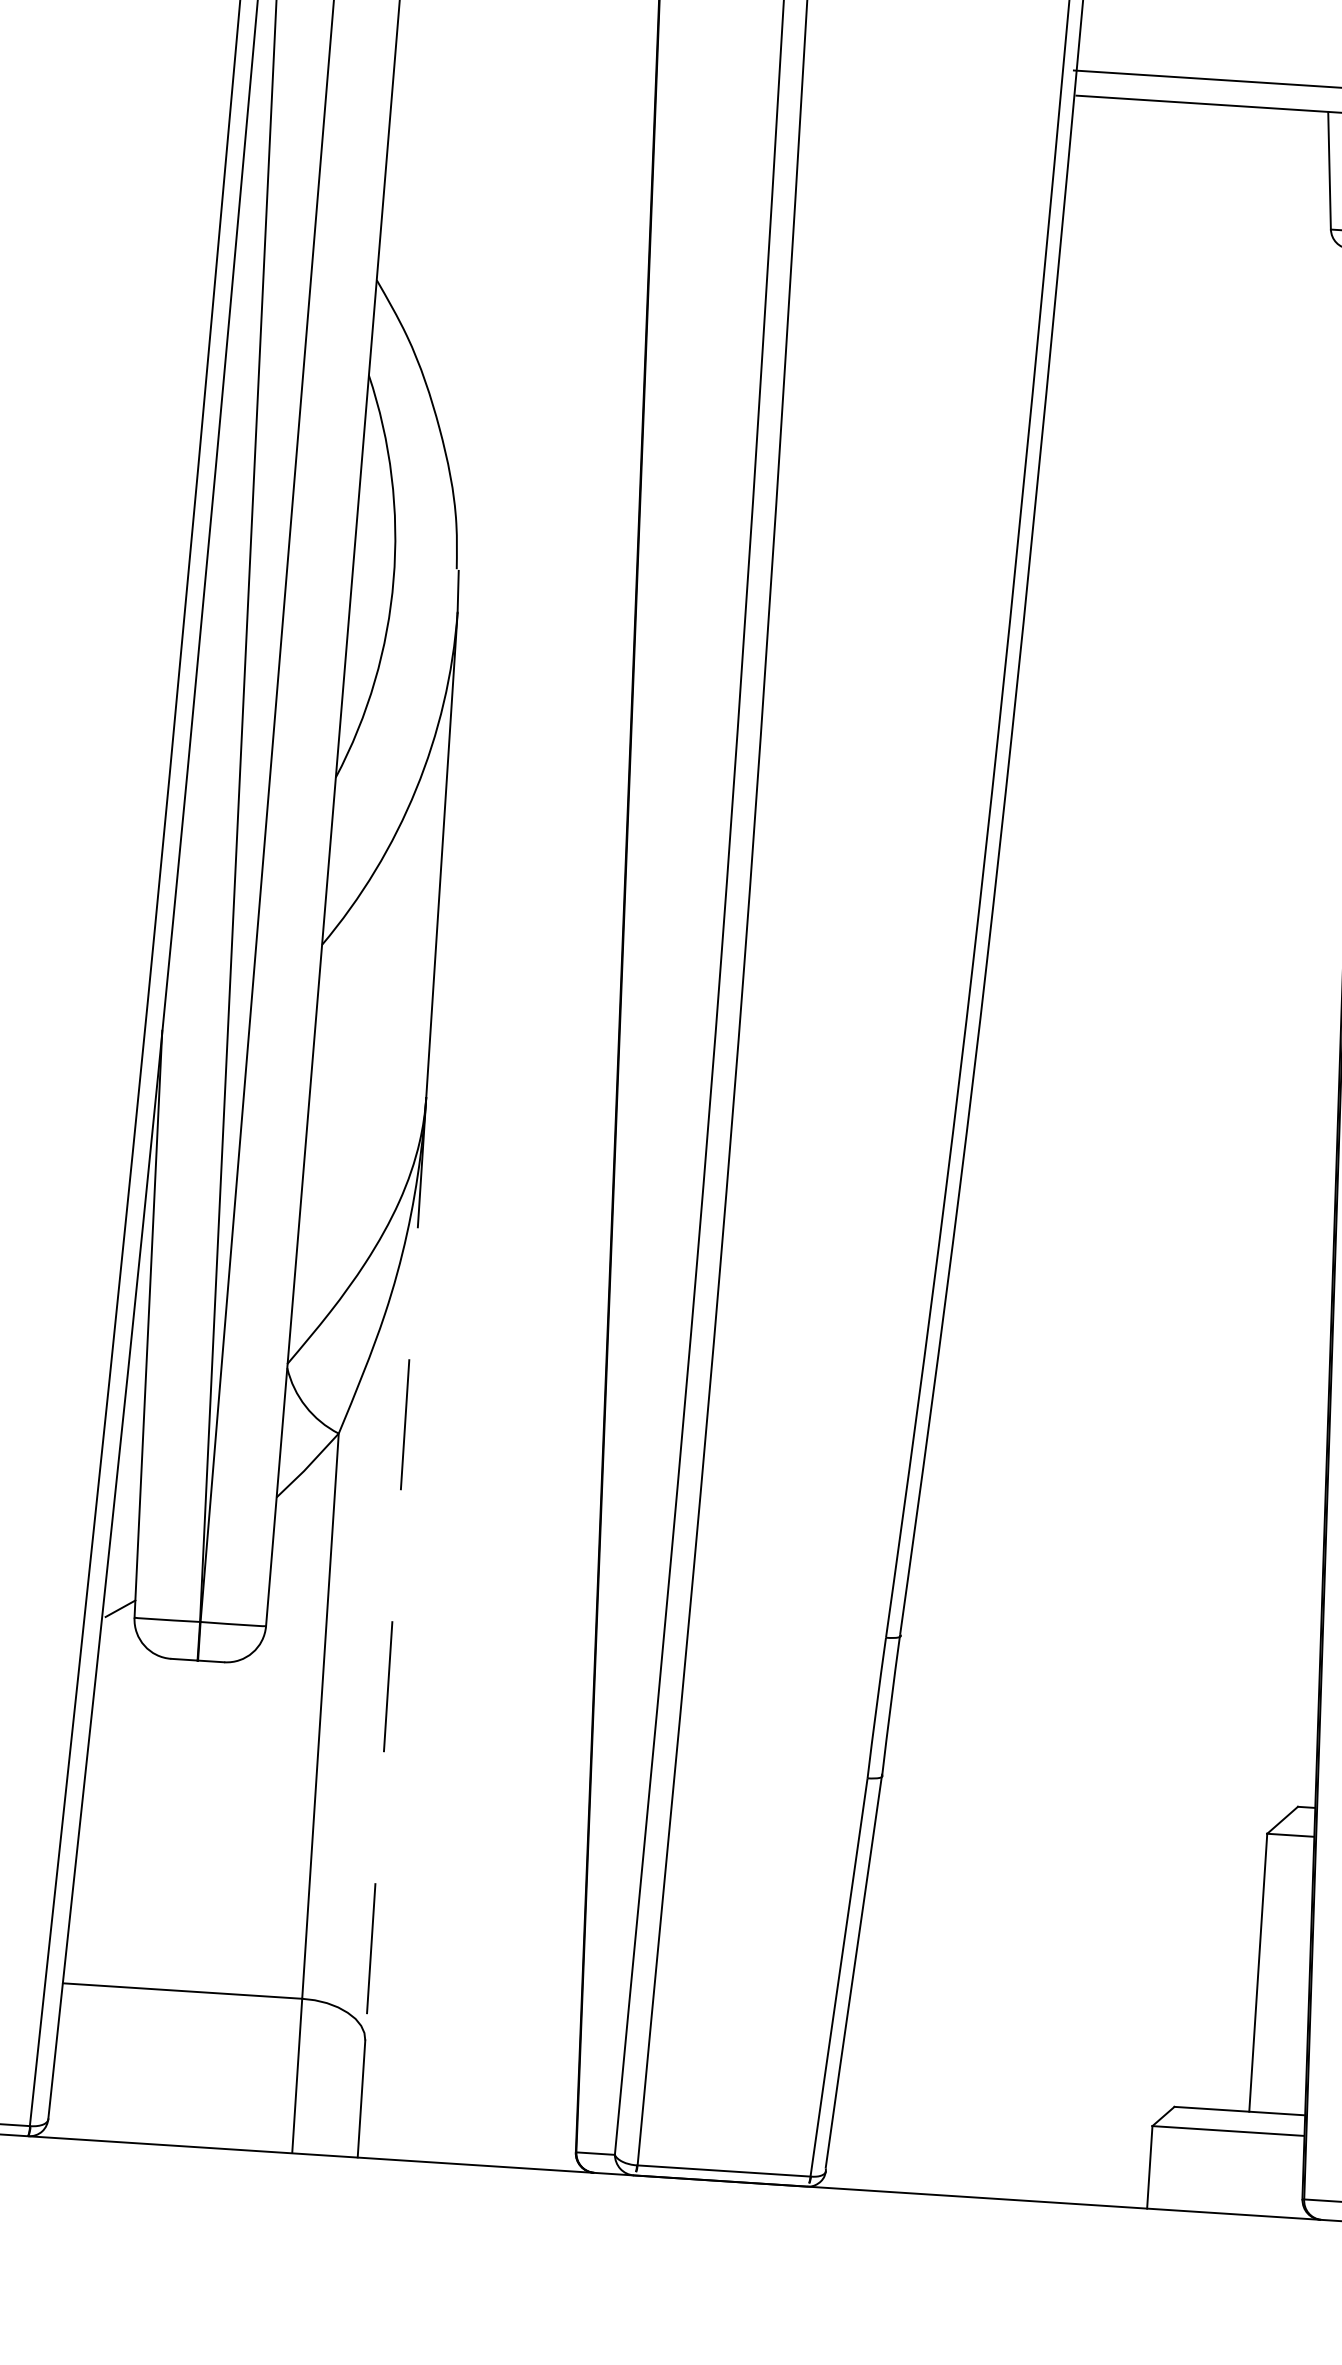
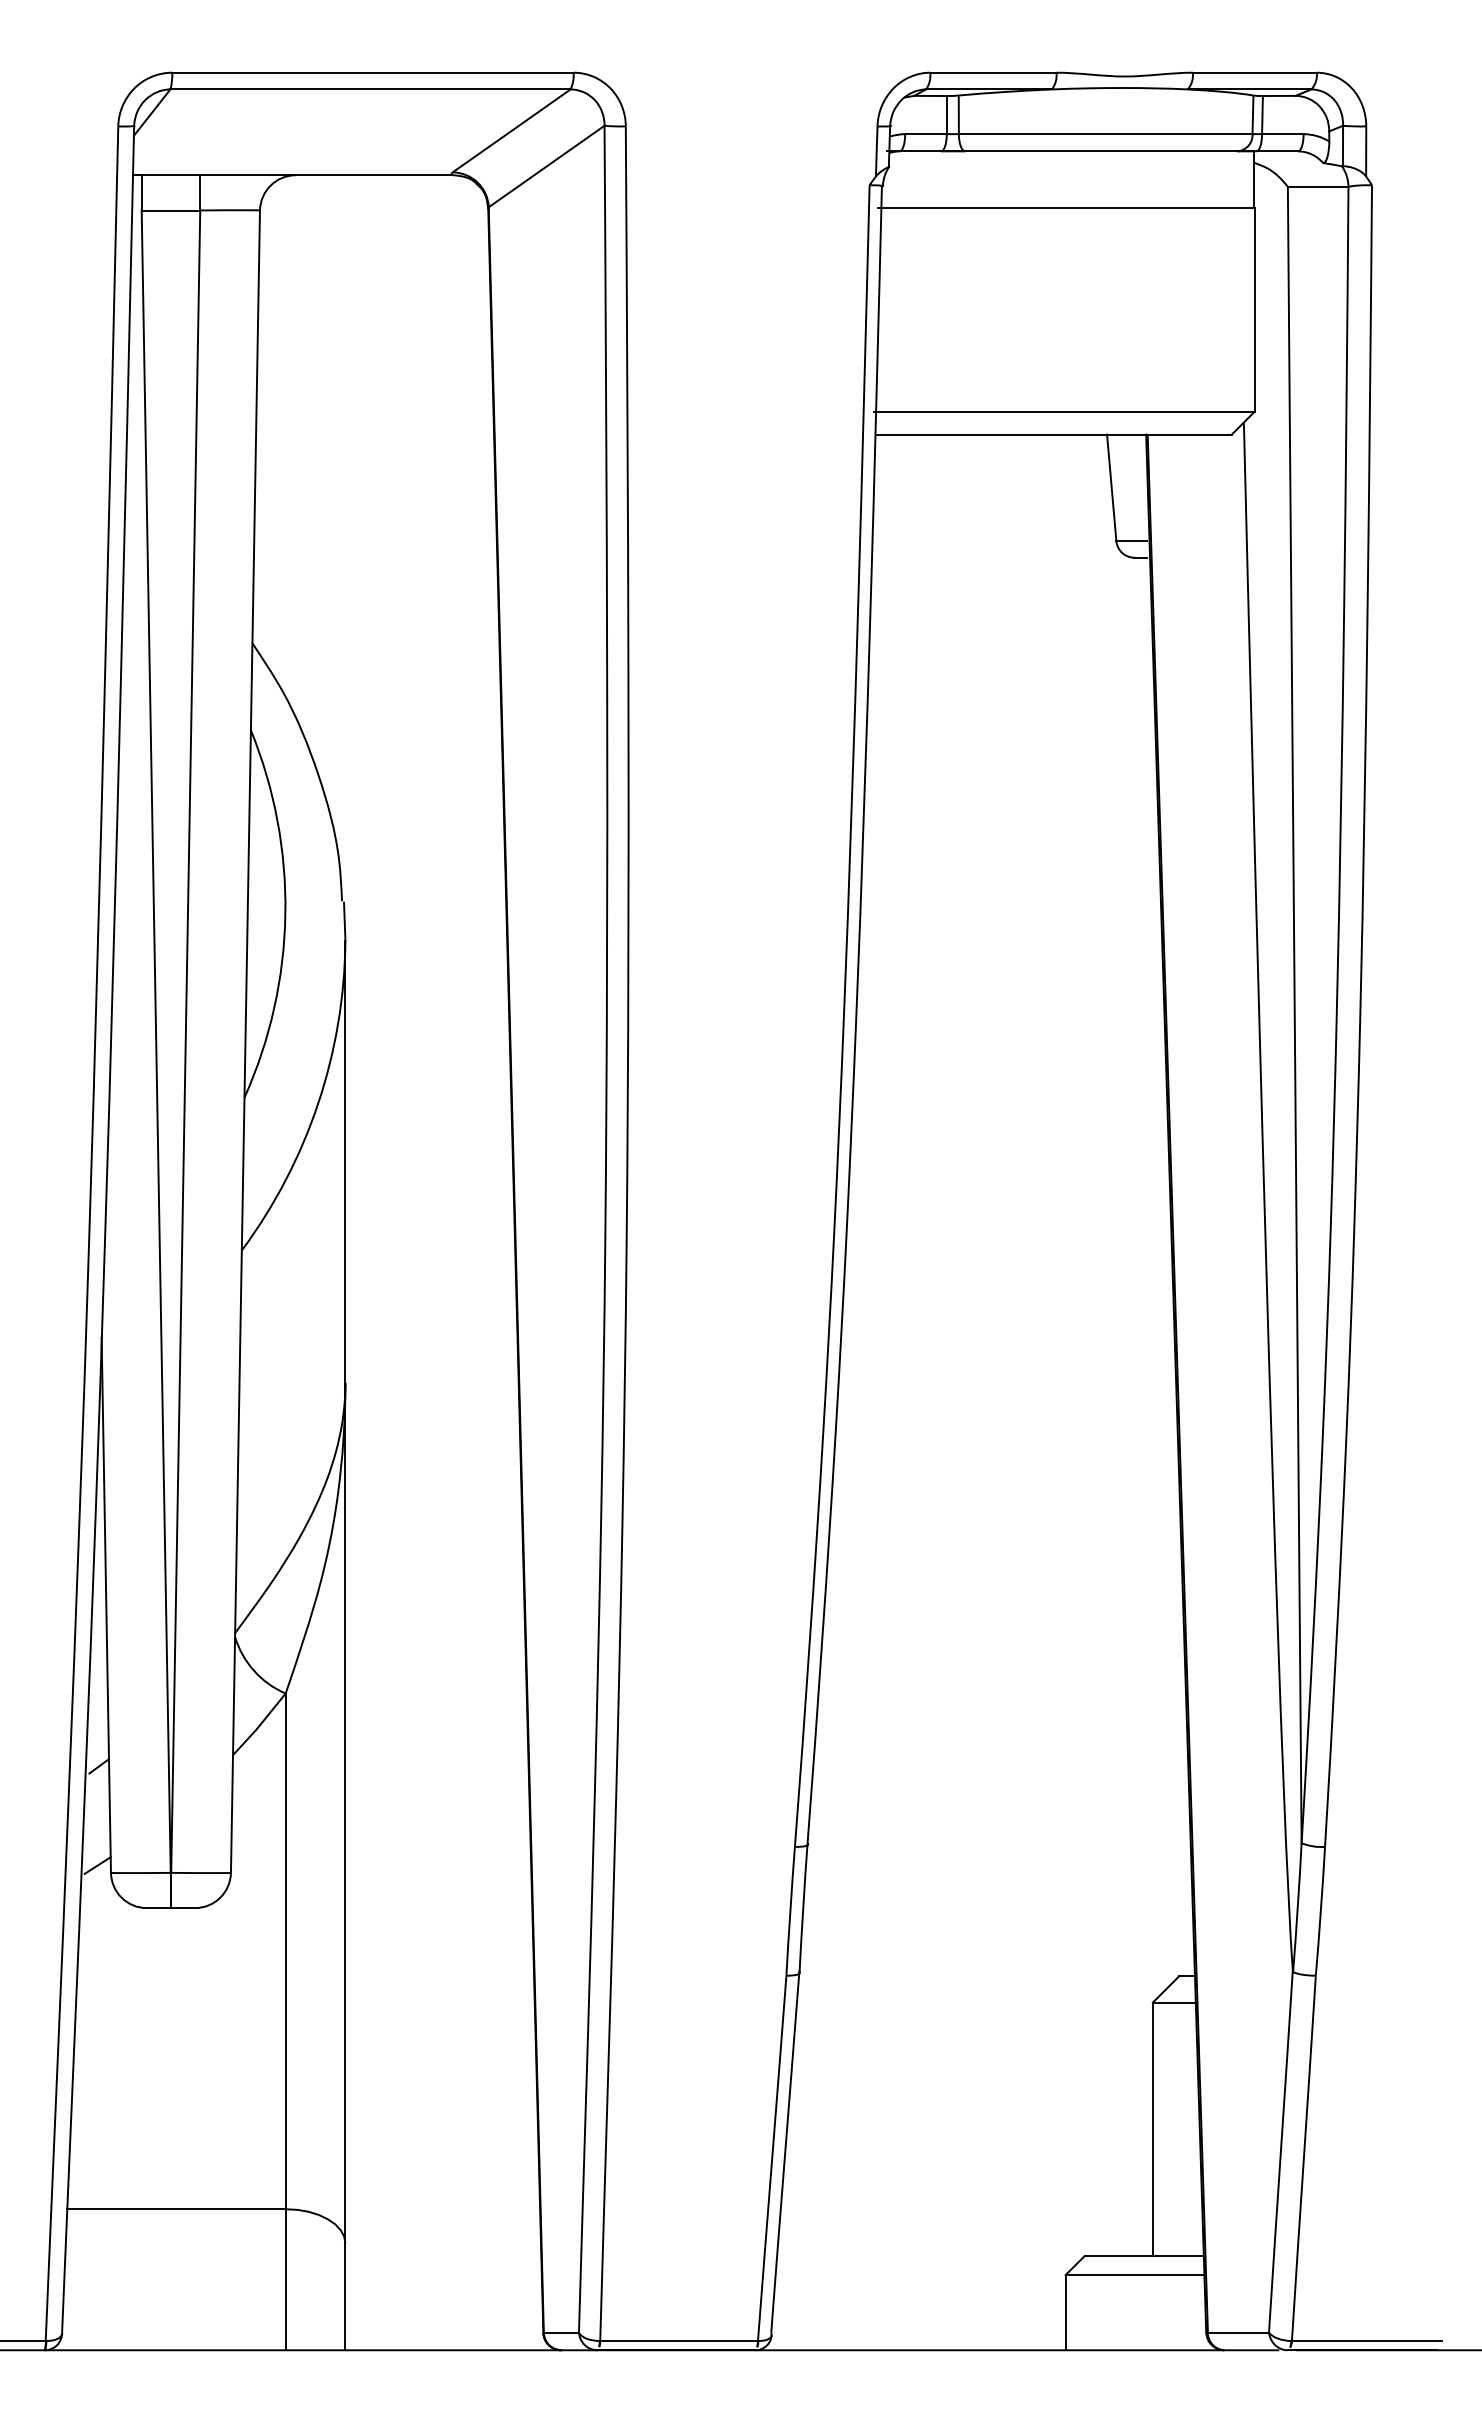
line: (128, 1500) -> (98, 1766), added
line: (395, 1569) -> (345, 1813), dashed -> solid

